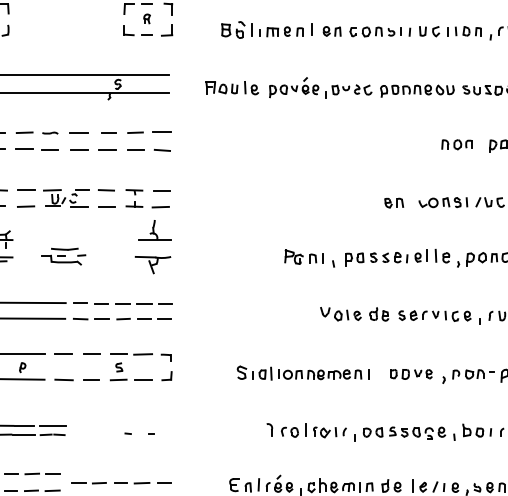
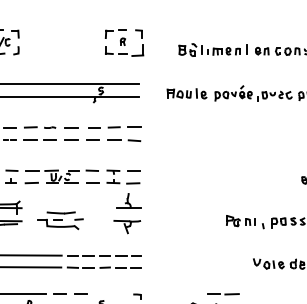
part: (167, 30) -> (138, 50), size x1.4
part: (63, 256) -> (60, 220), size x1.4
line: (133, 354) -> (224, 294), moved

